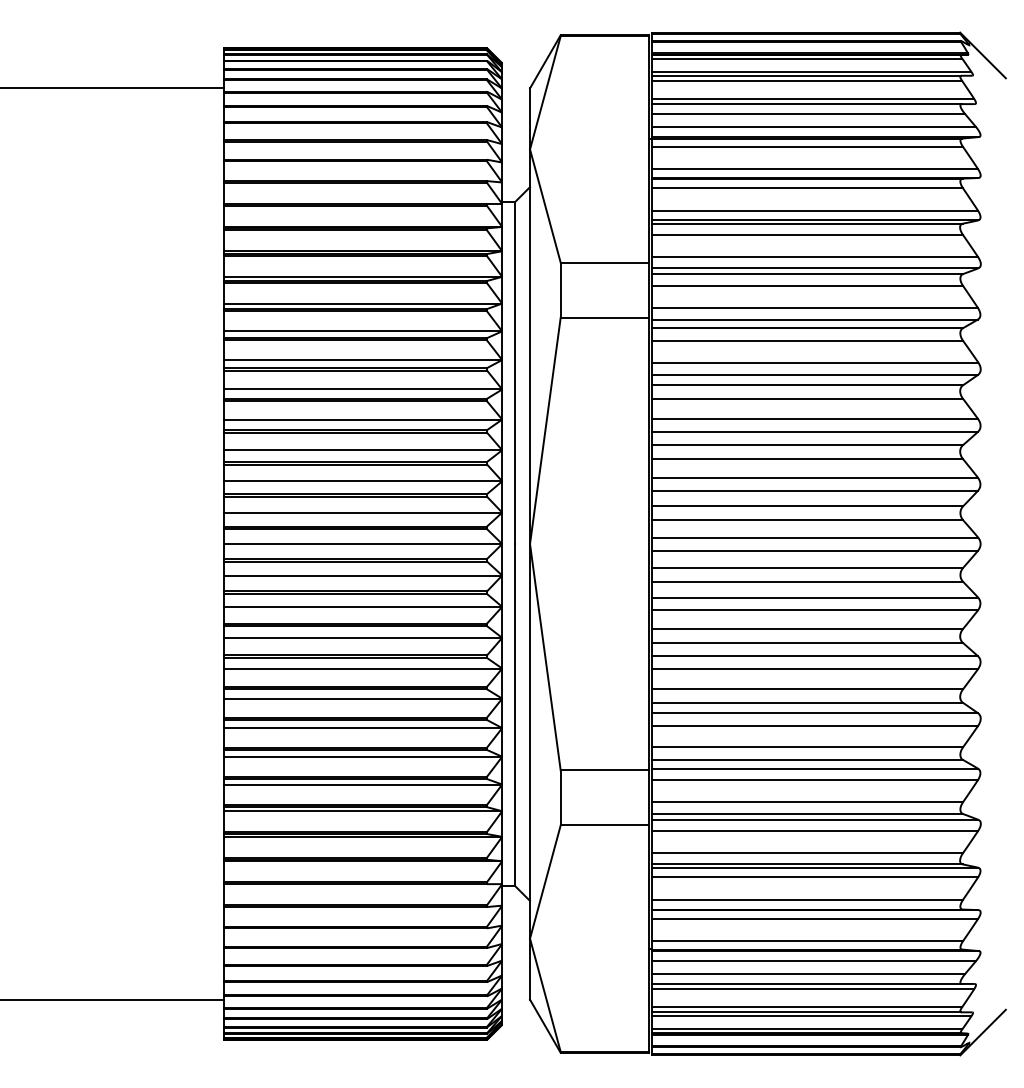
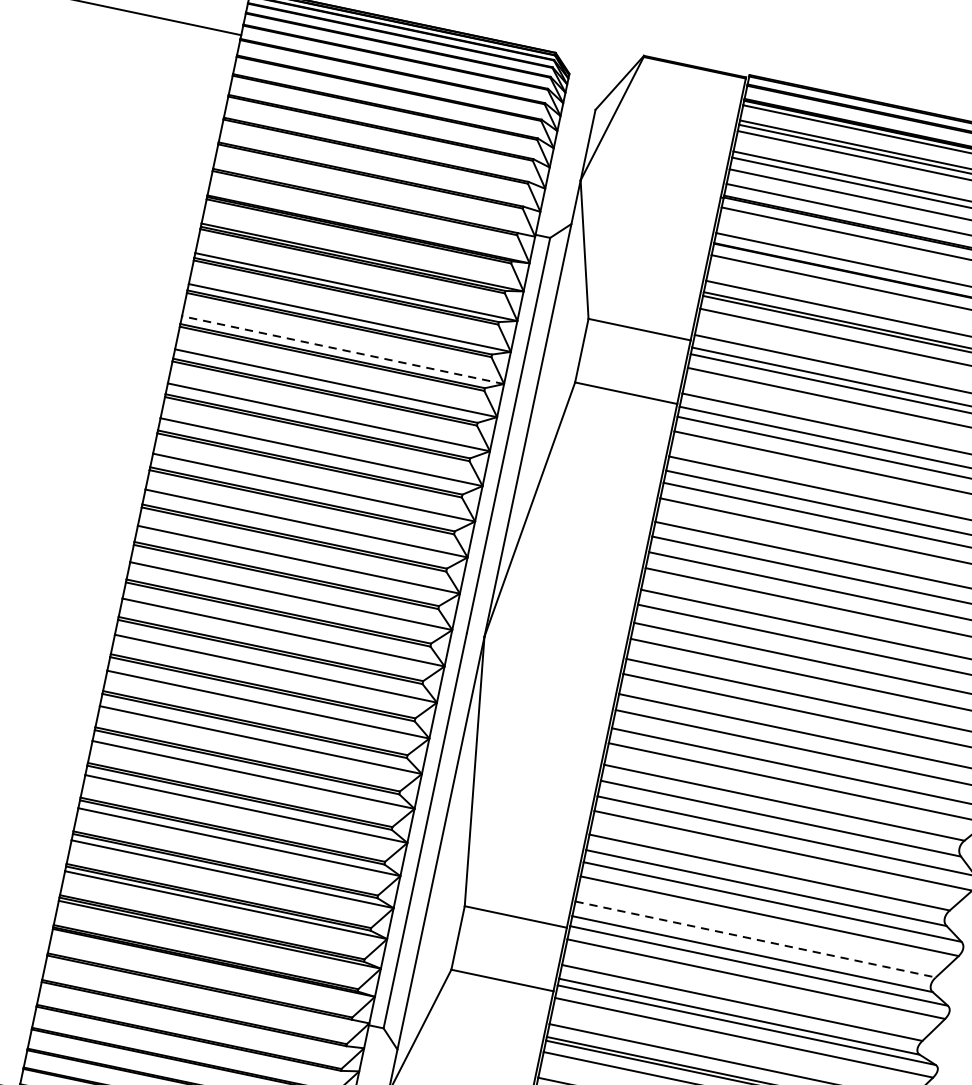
line: (362, 331) -> (342, 350), solid -> dashed
line: (807, 747) -> (755, 939), solid -> dashed

